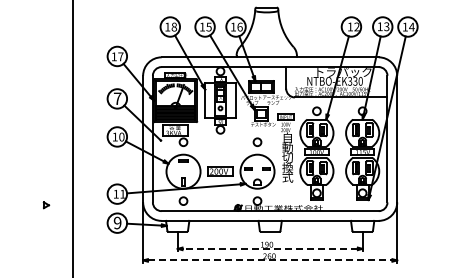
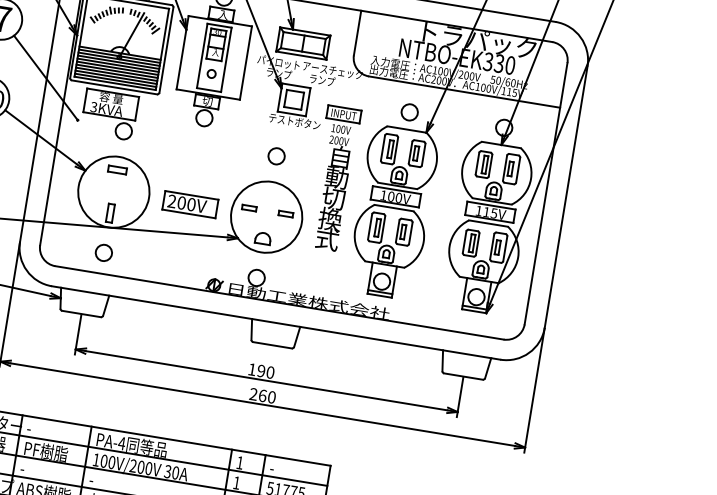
line: (270, 248) -> (267, 380), dashed -> solid
line: (270, 260) -> (263, 404), dashed -> solid

